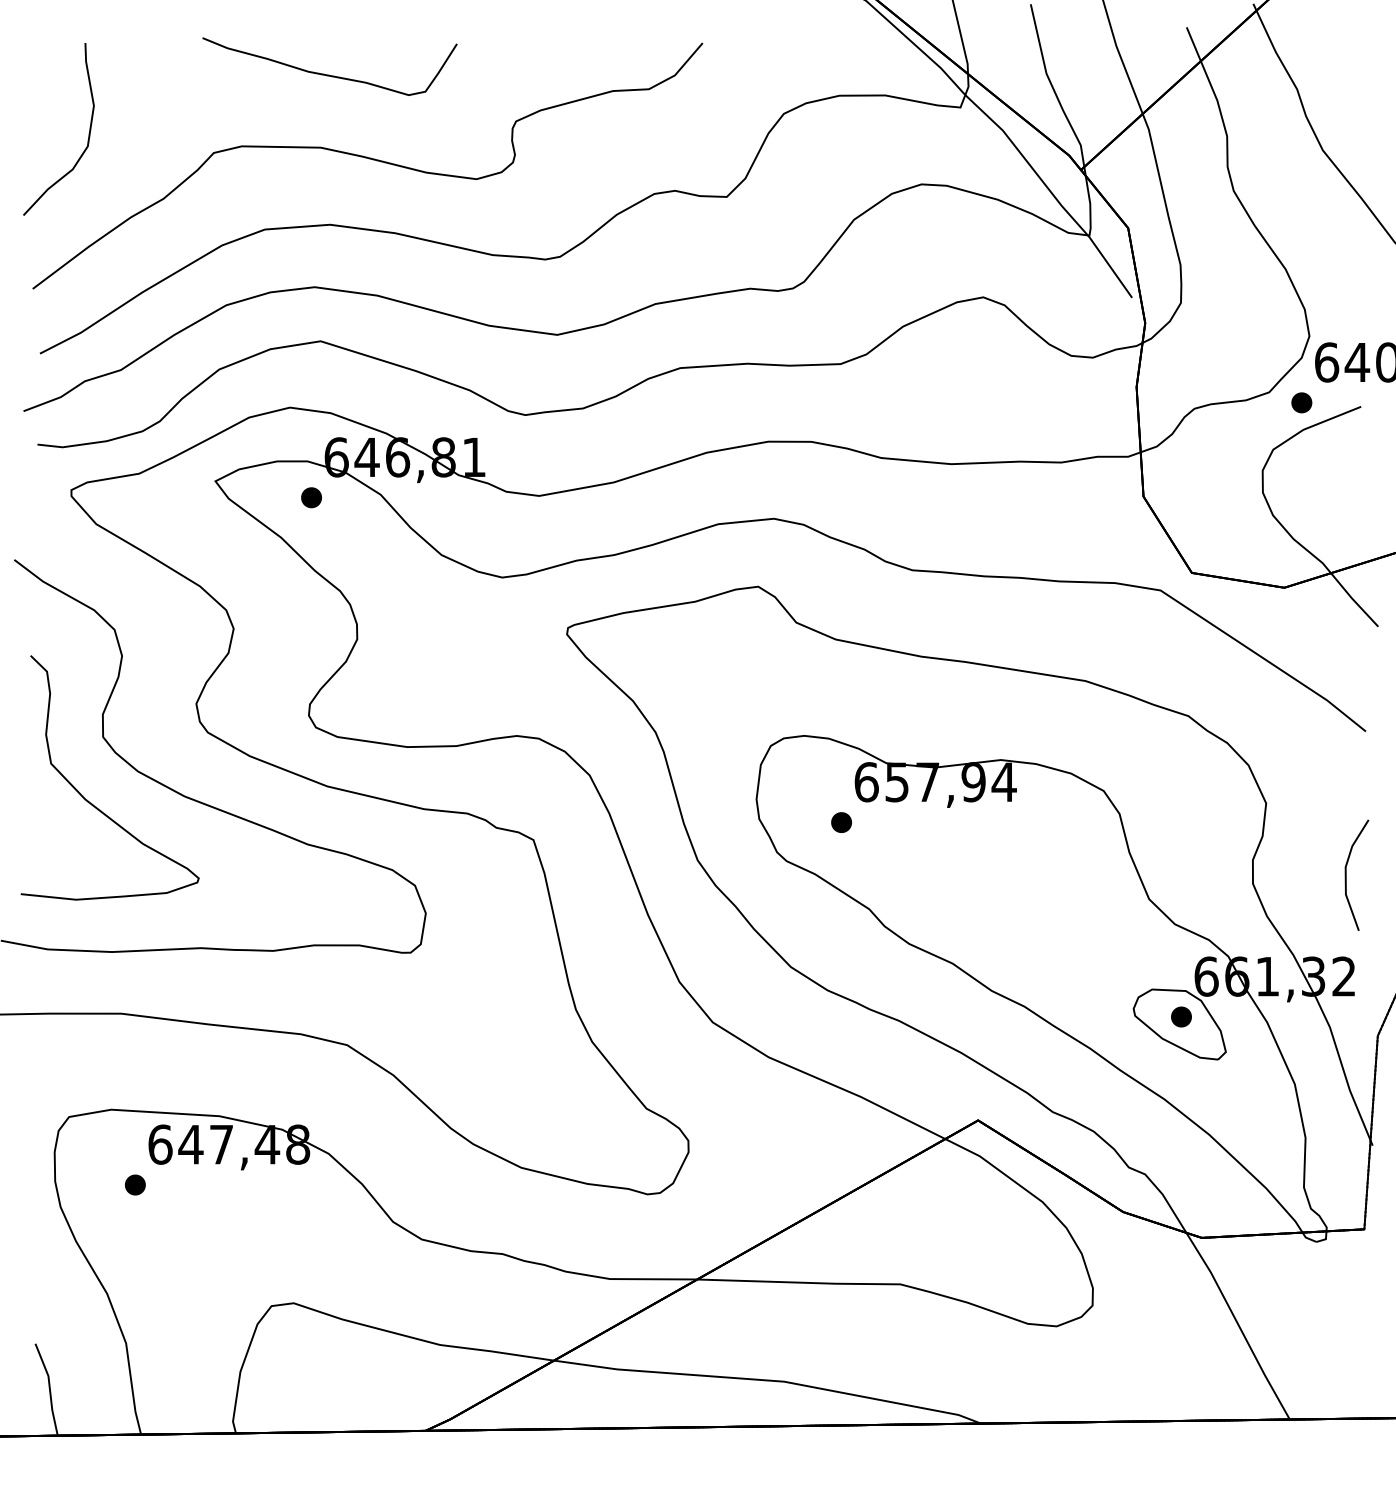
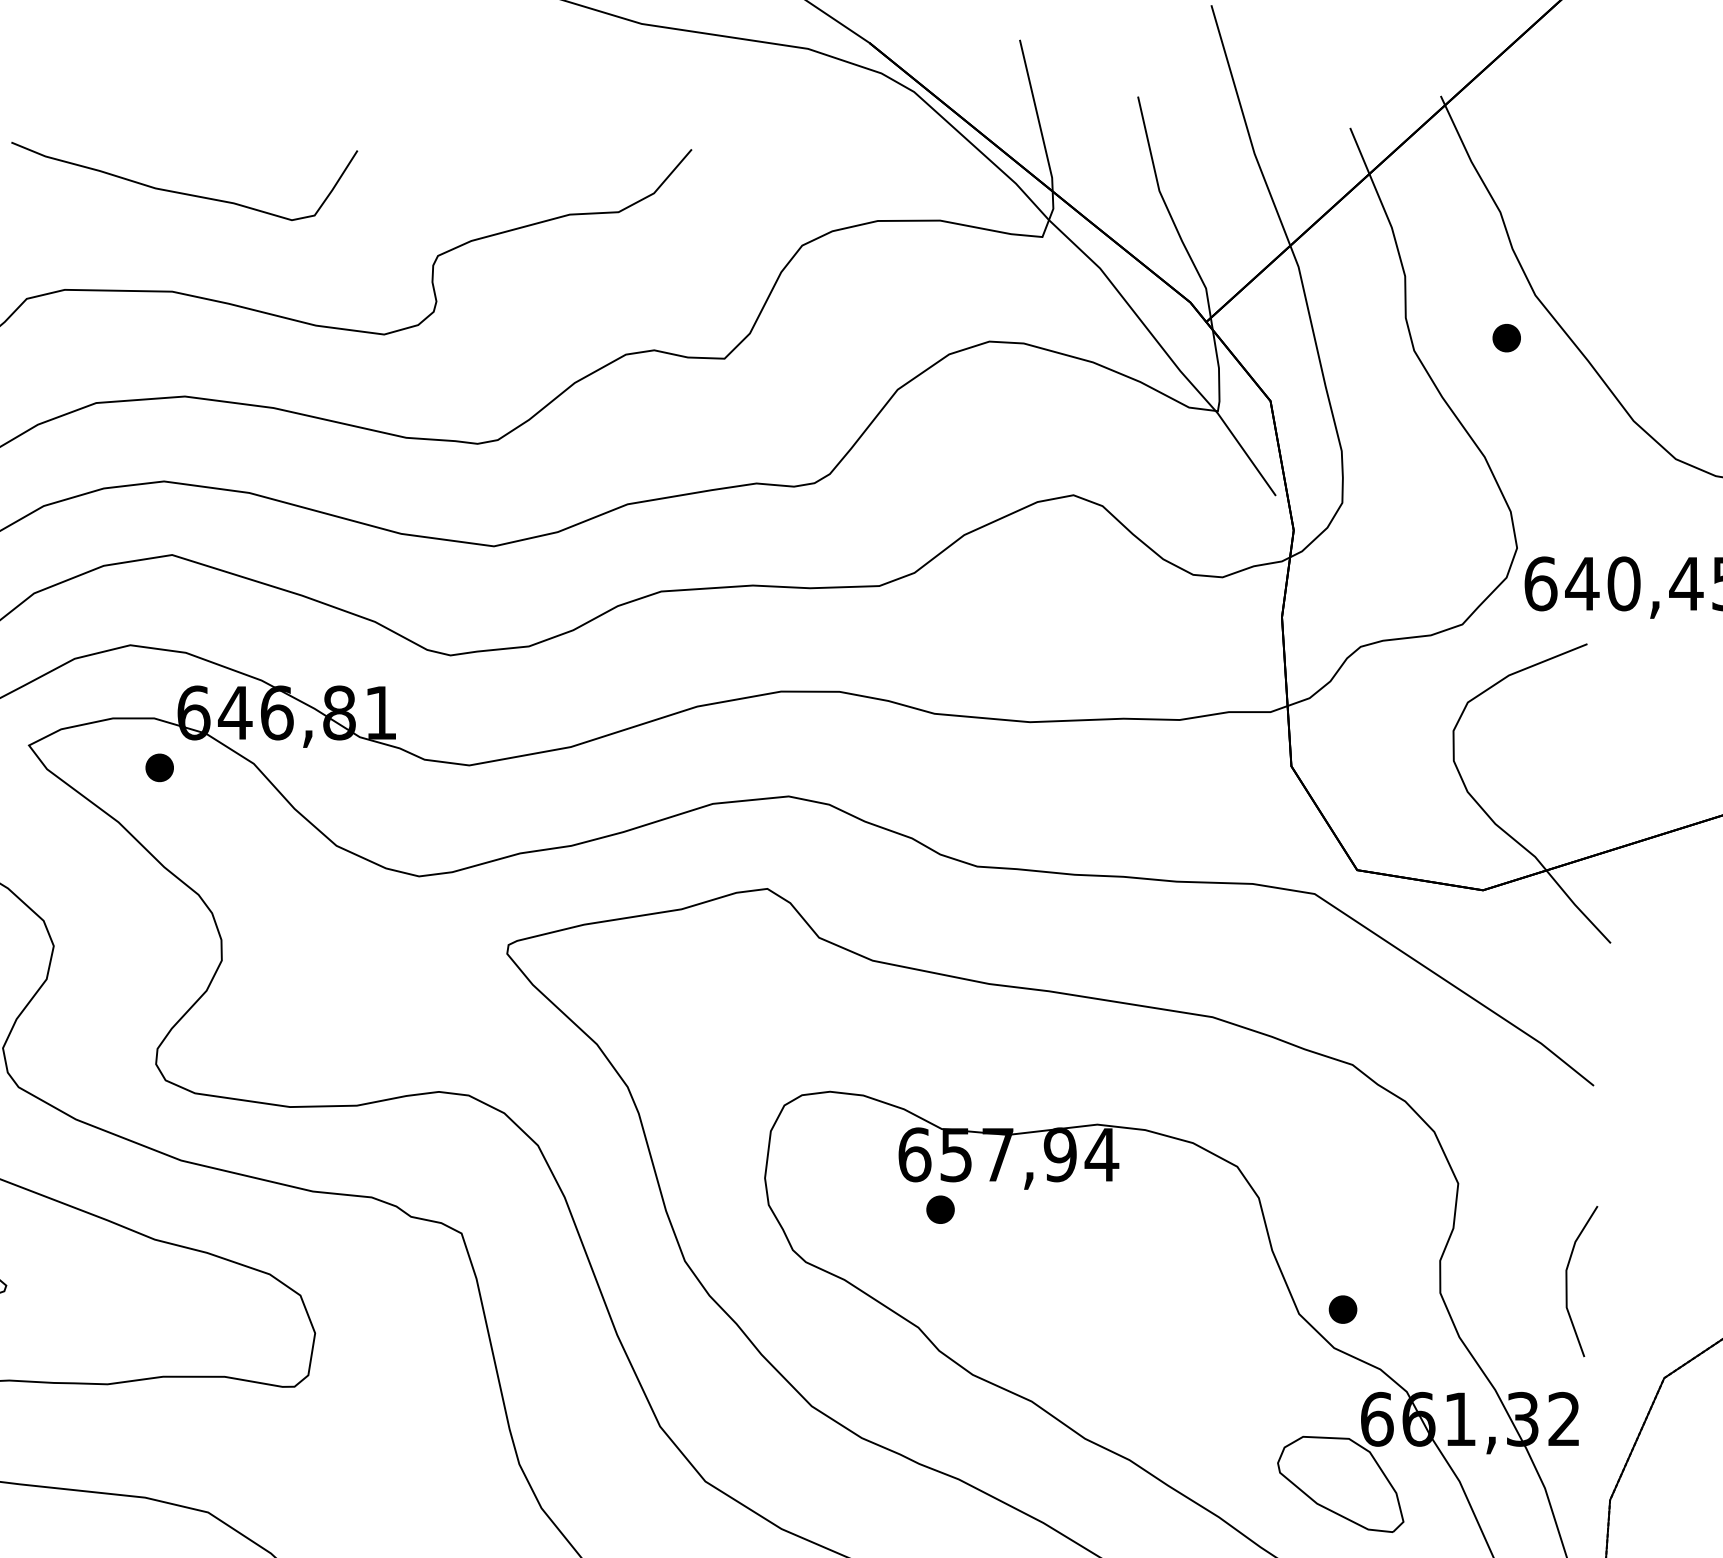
part: (1301, 402) -> (1506, 337), moved
part: (841, 822) -> (940, 1209), moved
part: (1181, 1016) -> (1343, 1308), moved

